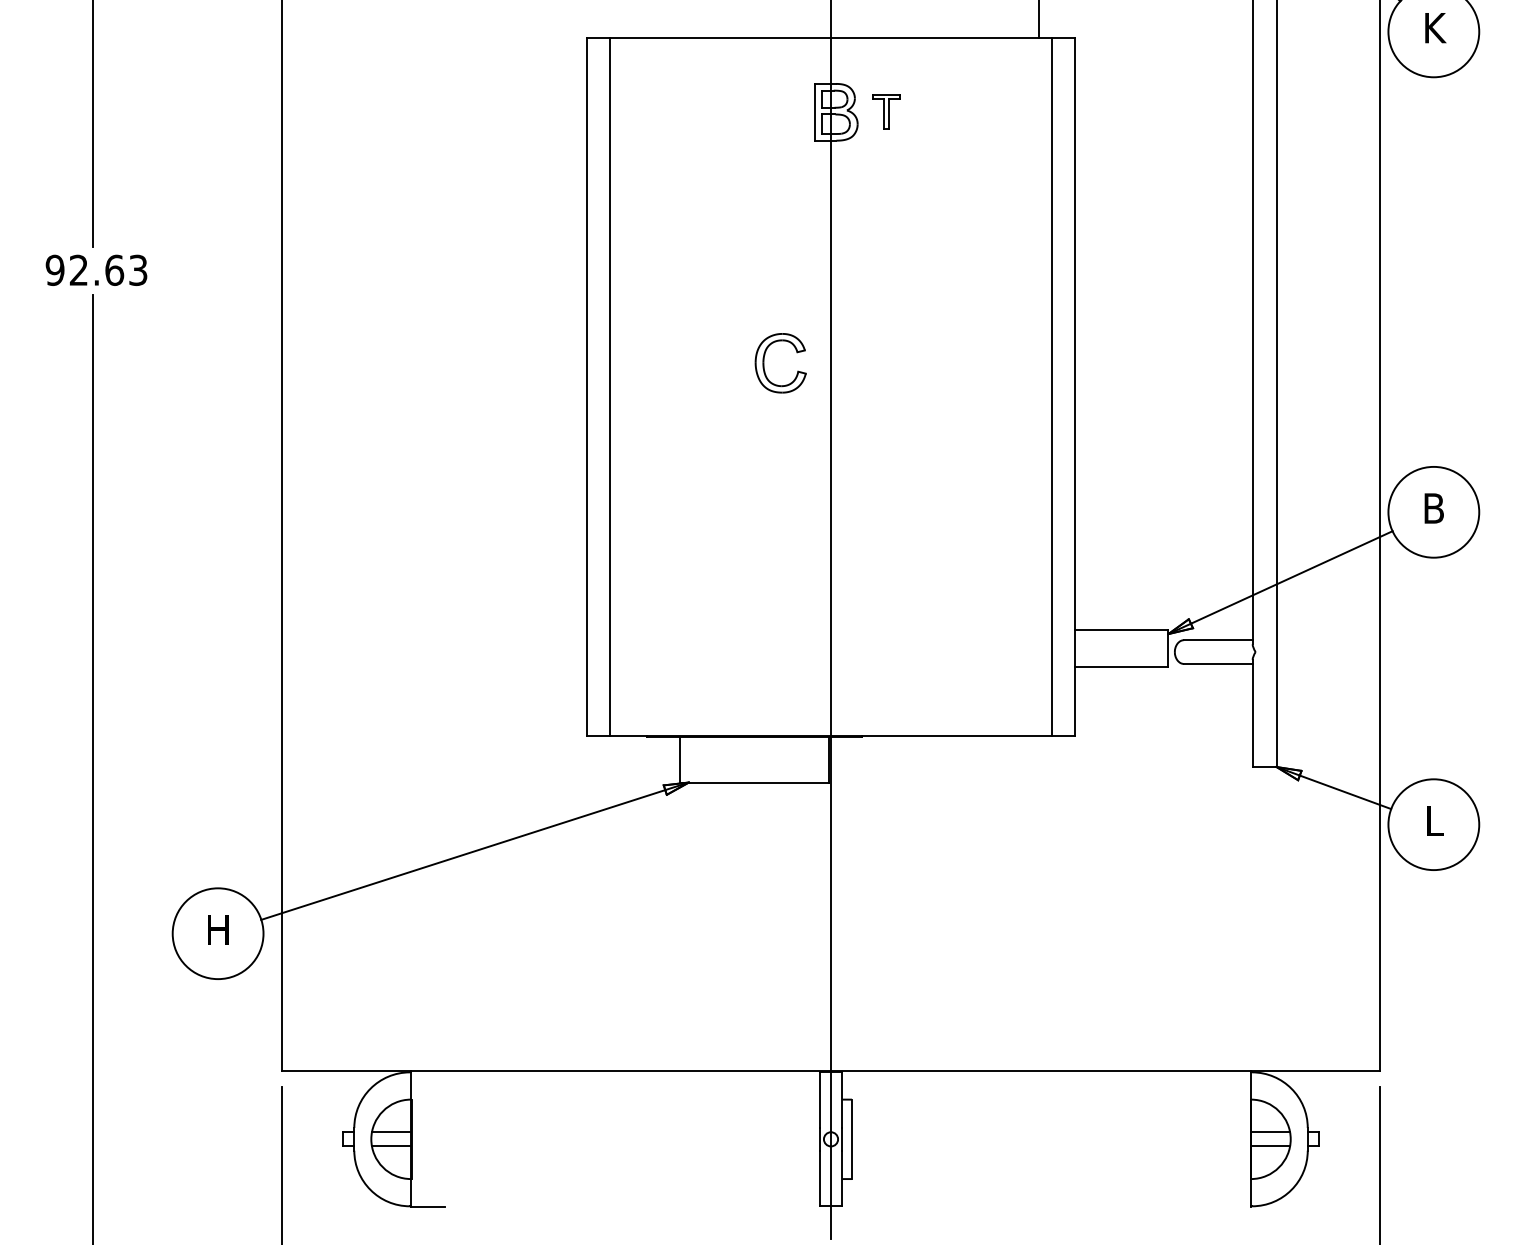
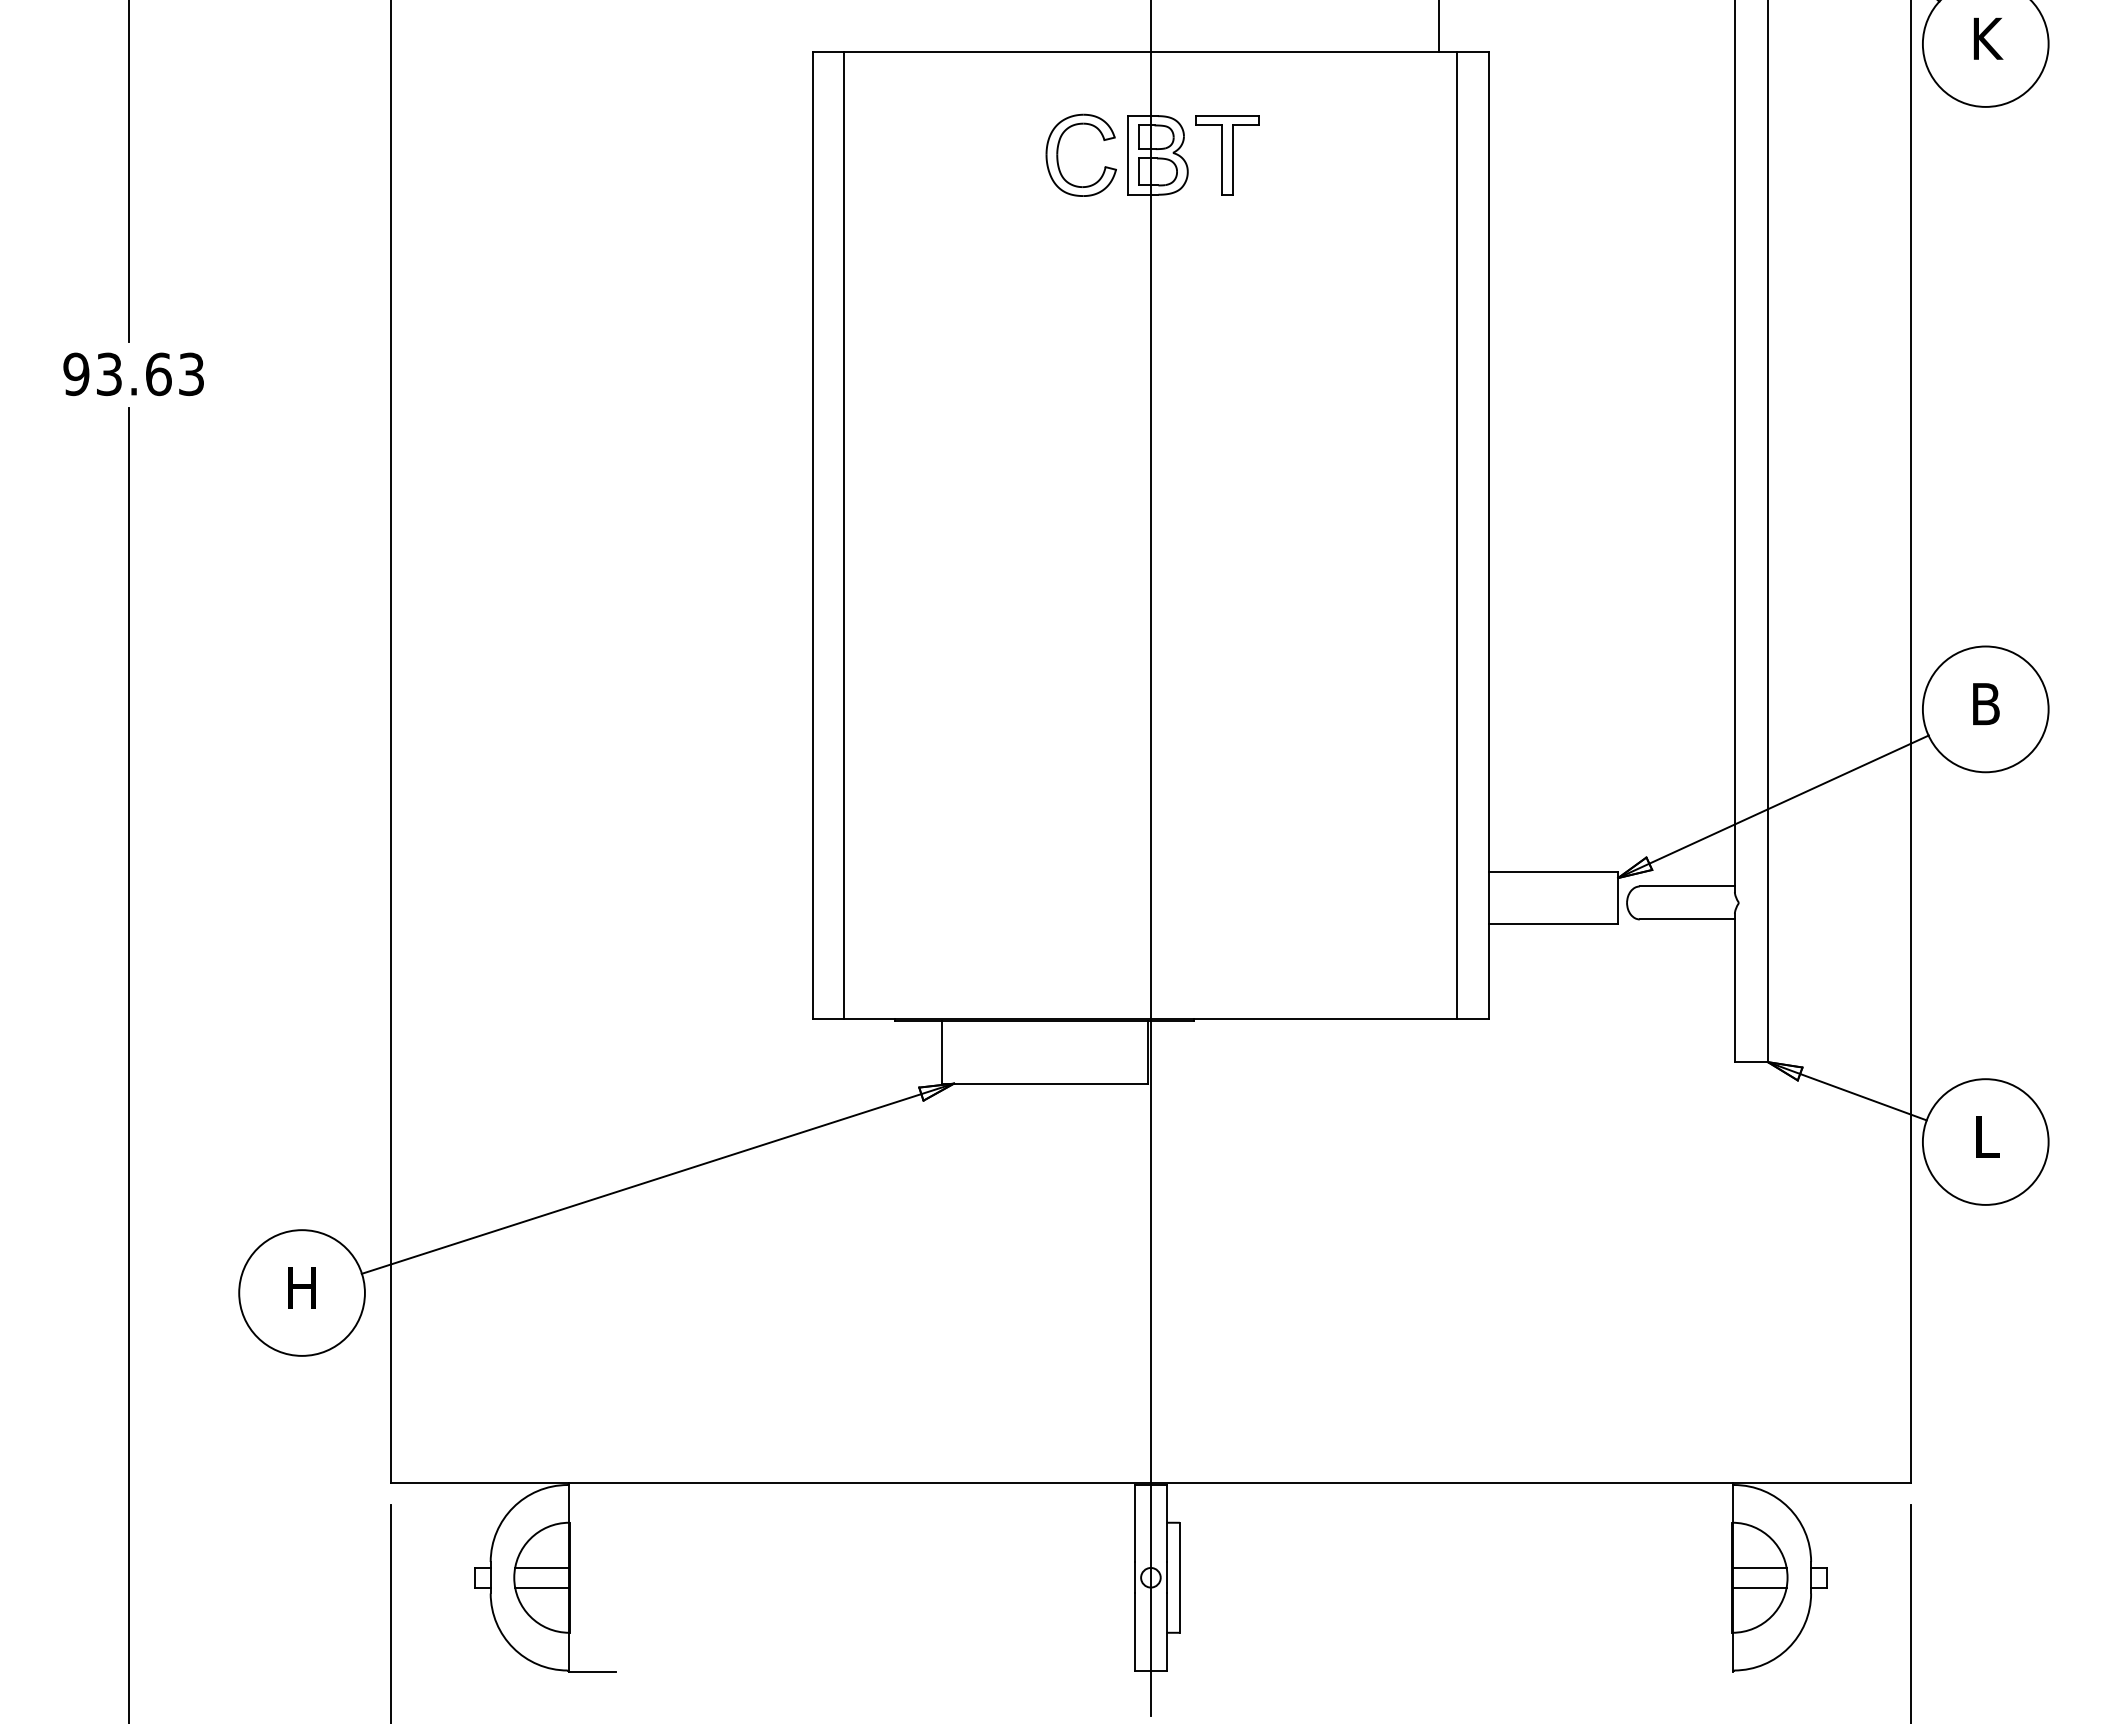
part: (886, 112) -> (1227, 155), size x1.67
text: (78, 270) -> (108, 374), 92.63 -> 93.63
part: (764, 363) -> (1058, 155), moved

